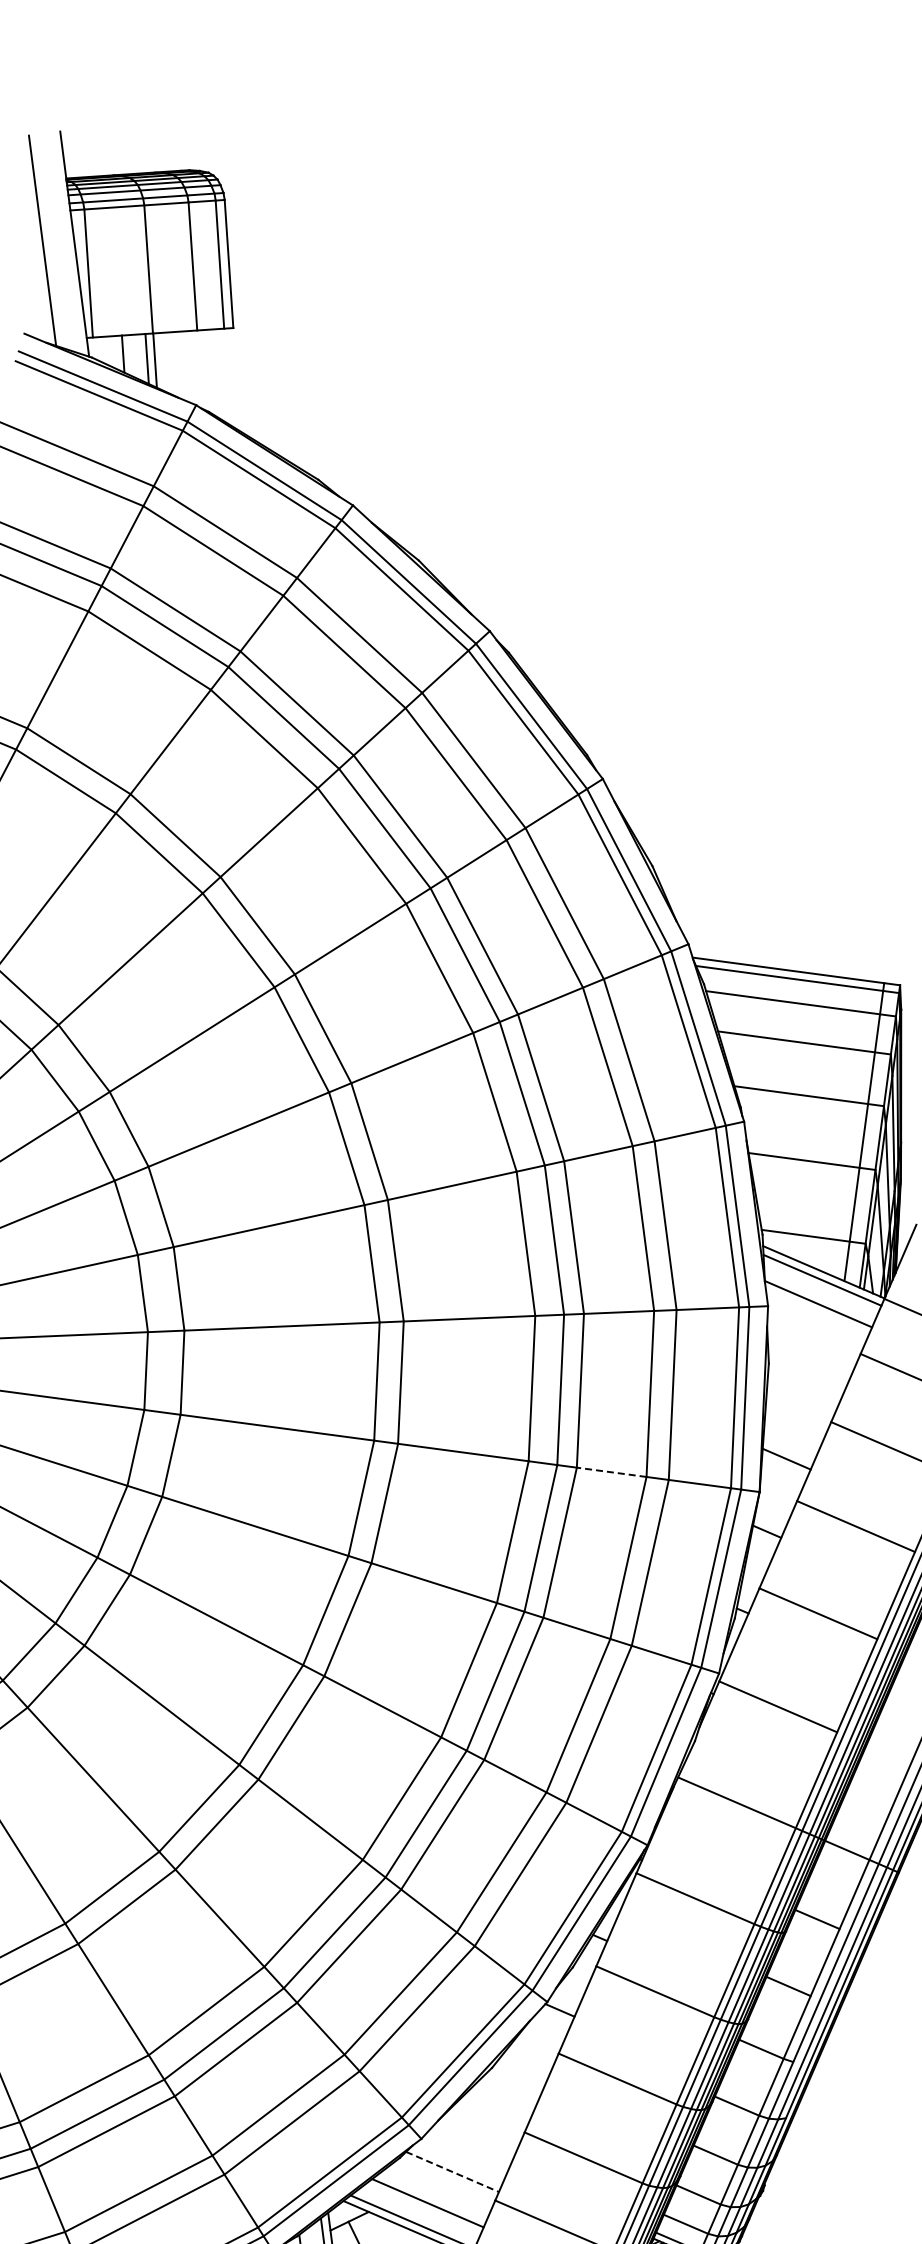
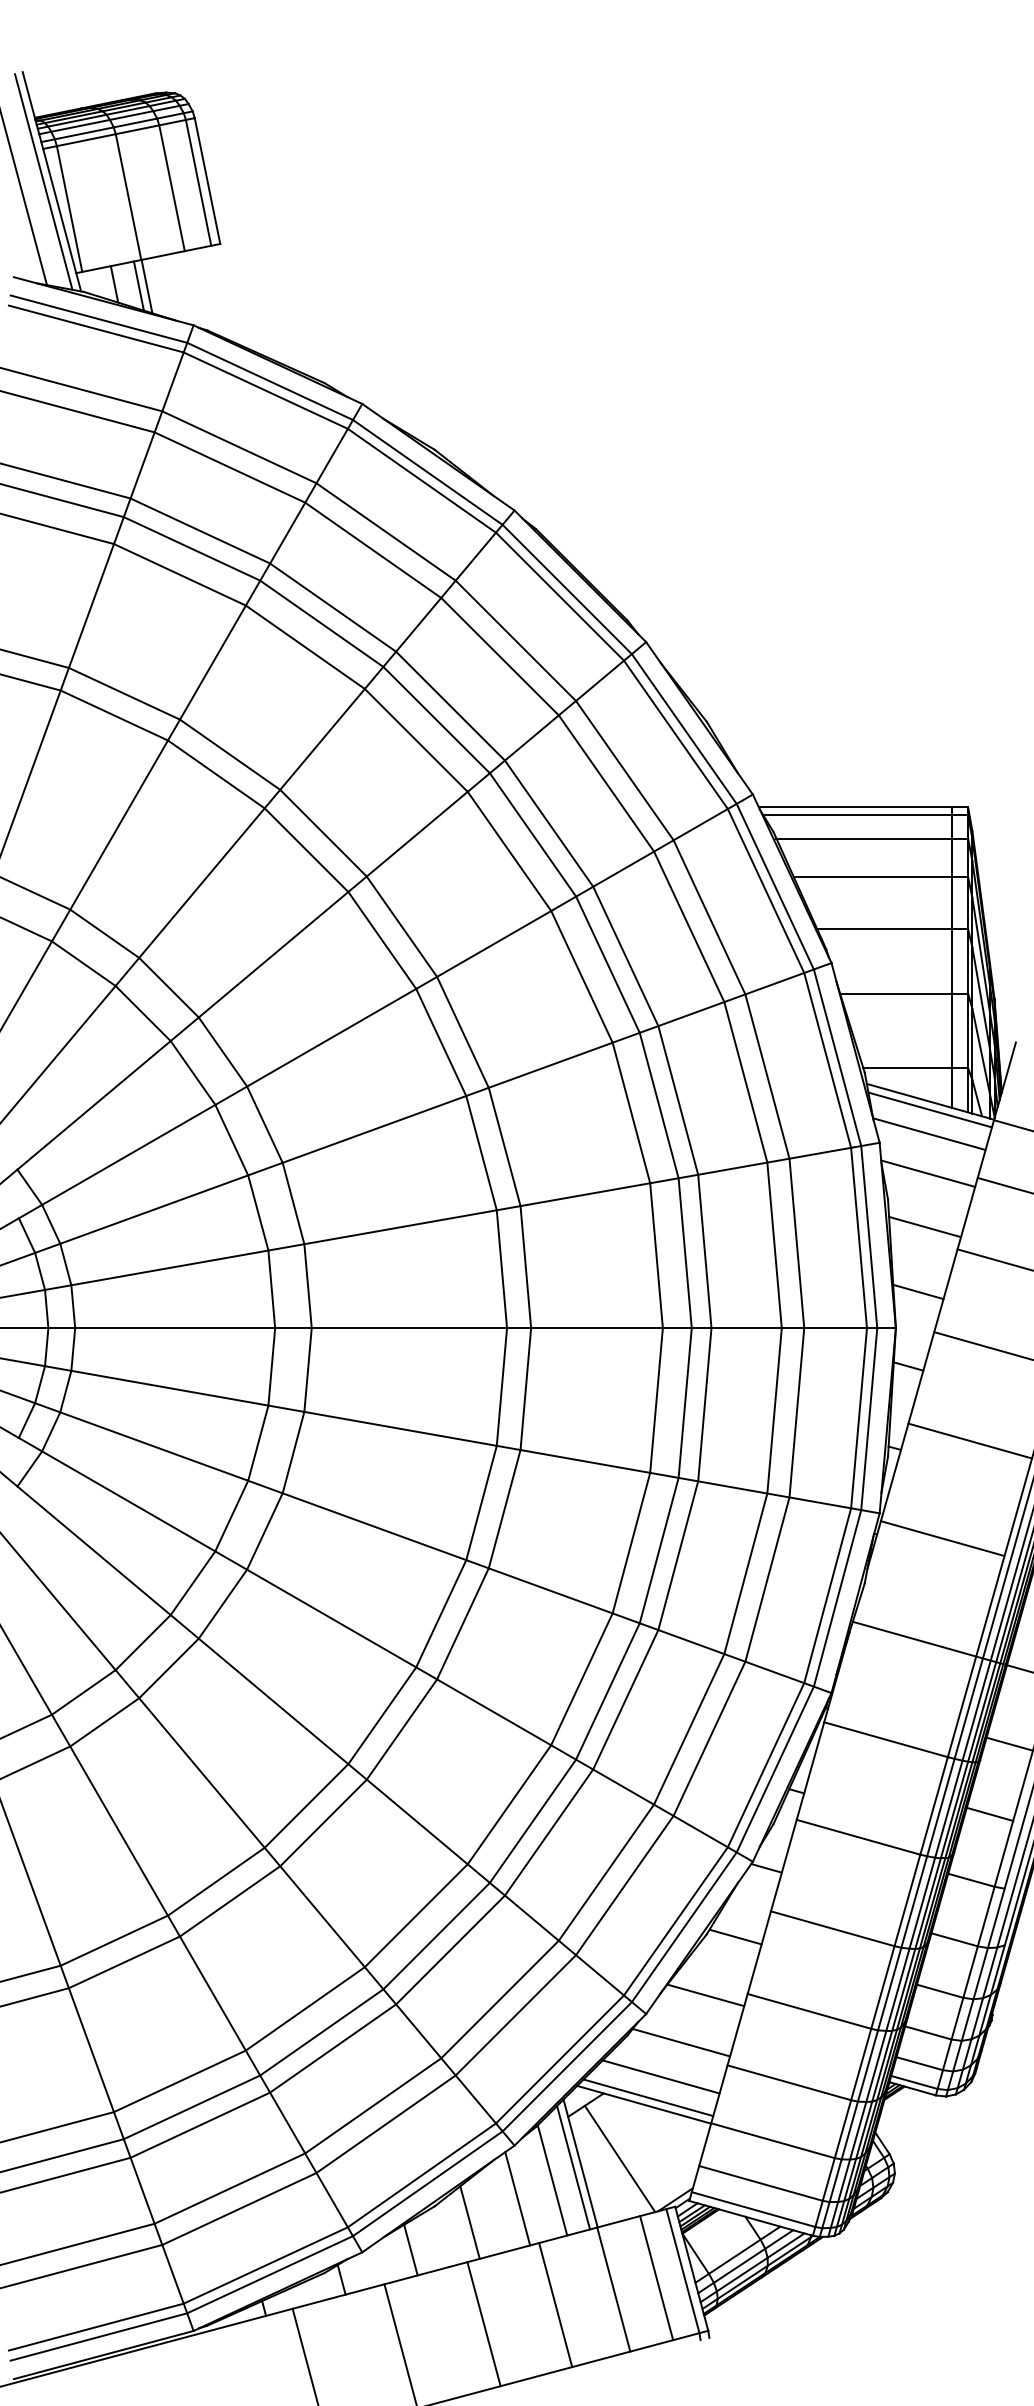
line: (66, 242) -> (43, 181), added
line: (812, 1343) -> (928, 1173), added
line: (802, 1395) -> (925, 1226), added
line: (611, 1472) -> (746, 1328), dashed -> solid
line: (520, 2073) -> (735, 1936), added
line: (482, 2128) -> (705, 1995), added
line: (452, 2171) -> (681, 2042), dashed -> solid

